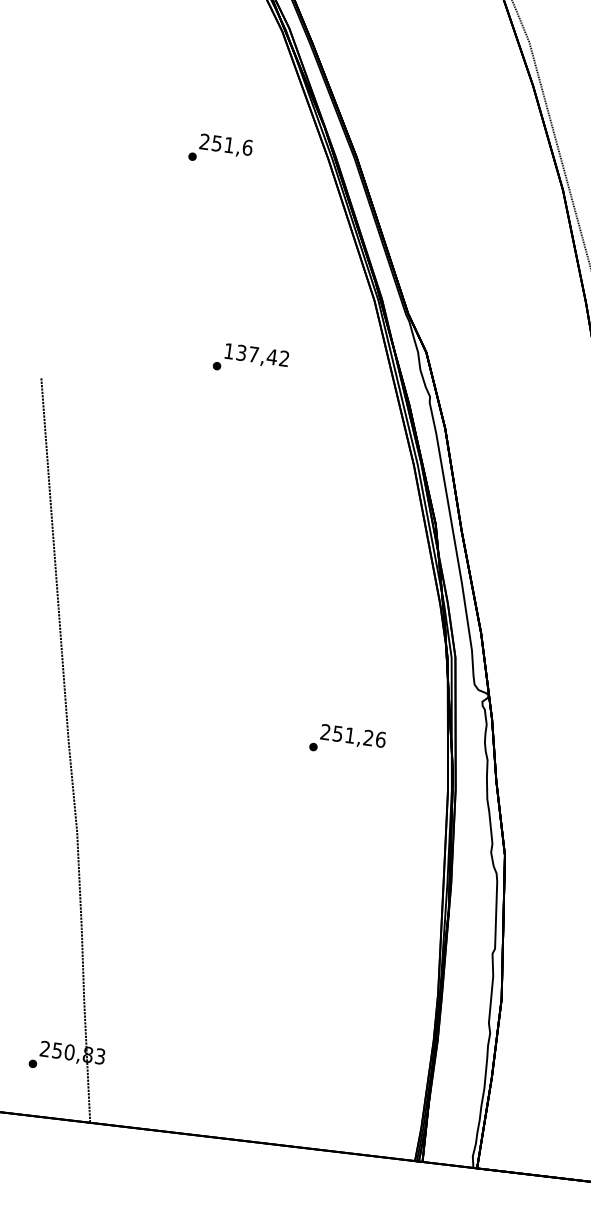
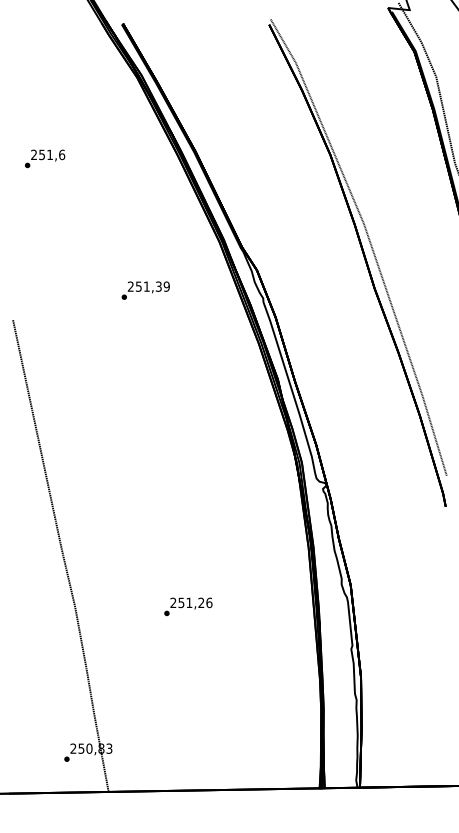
text: (221, 149) -> (45, 158), moved
text: (256, 354) -> (148, 286), 137,42 -> 251,39
text: (348, 740) -> (188, 606), moved

